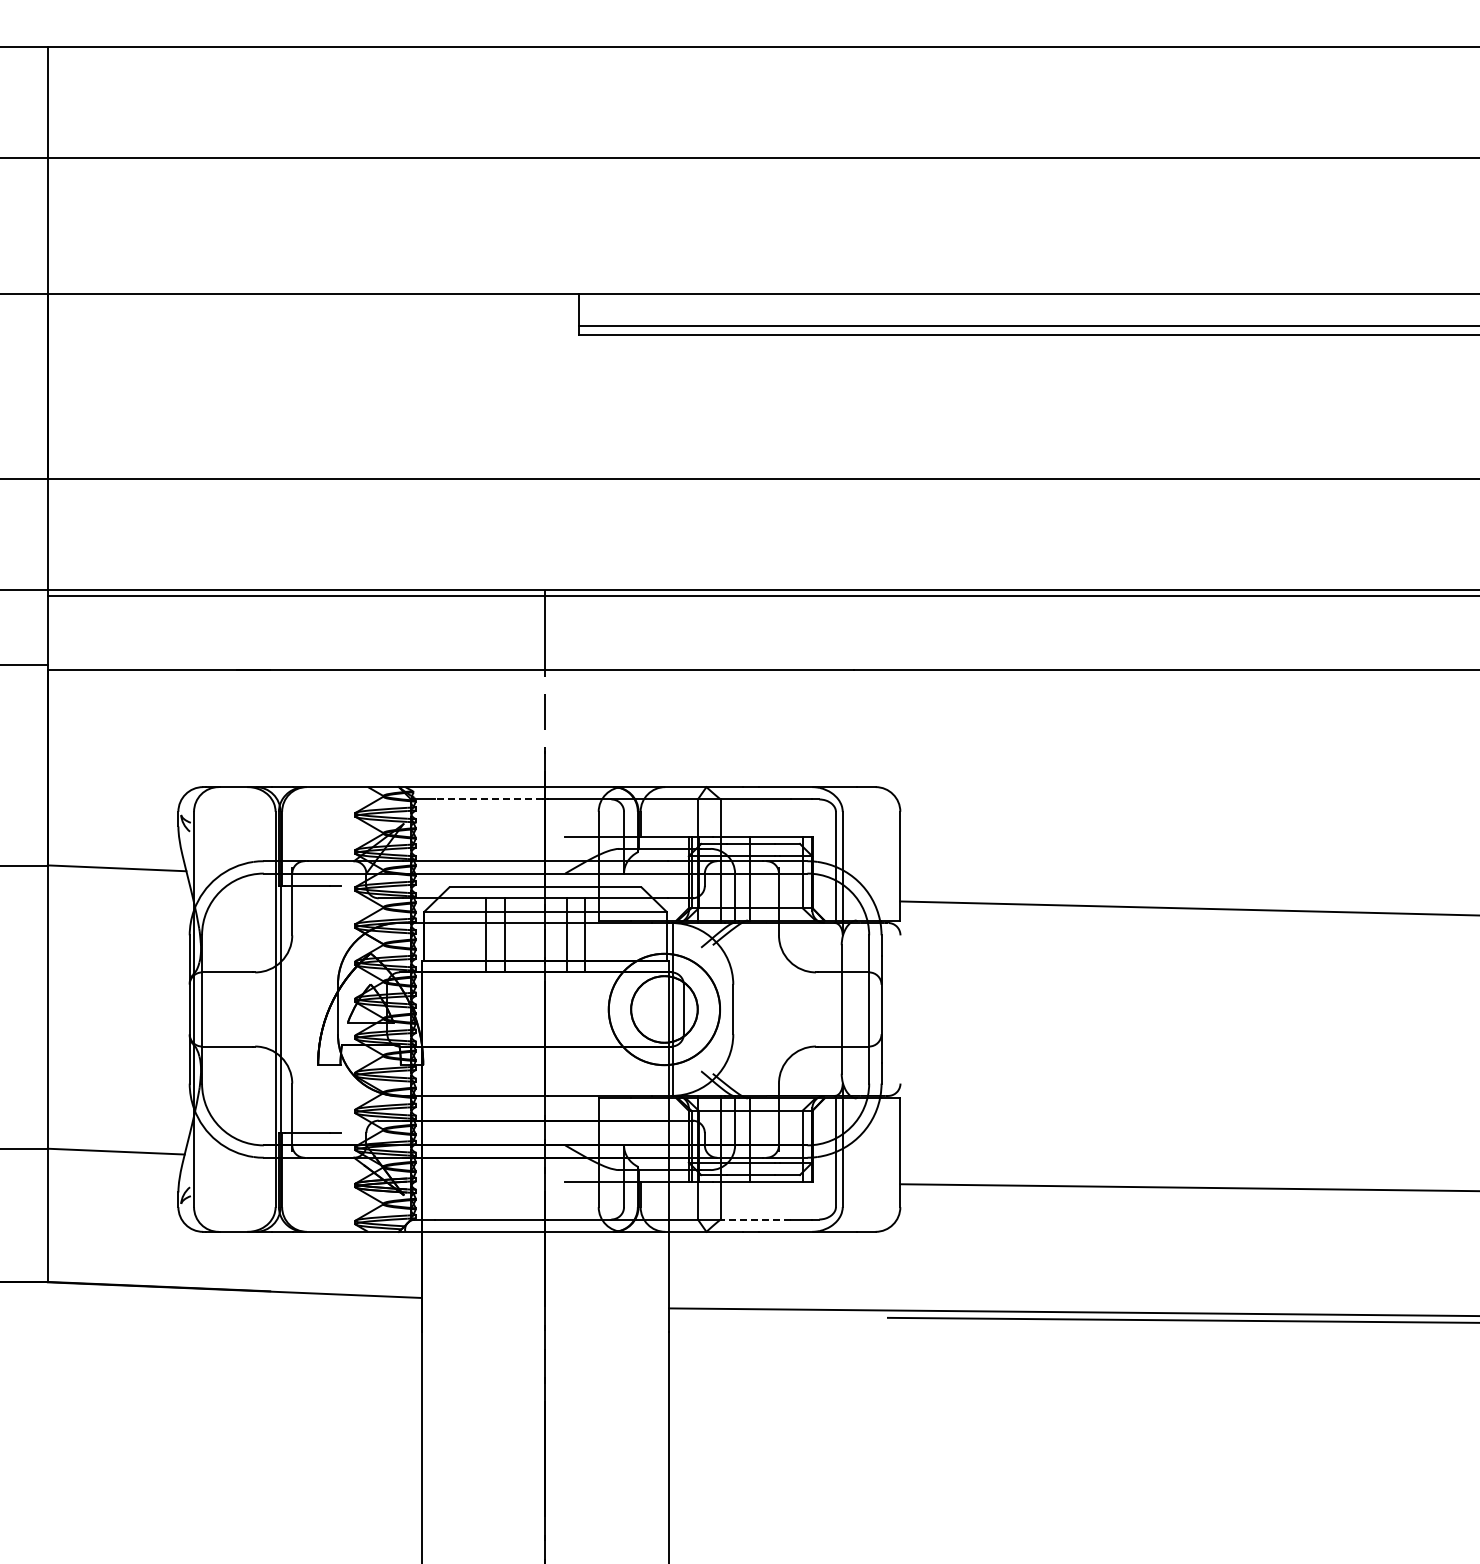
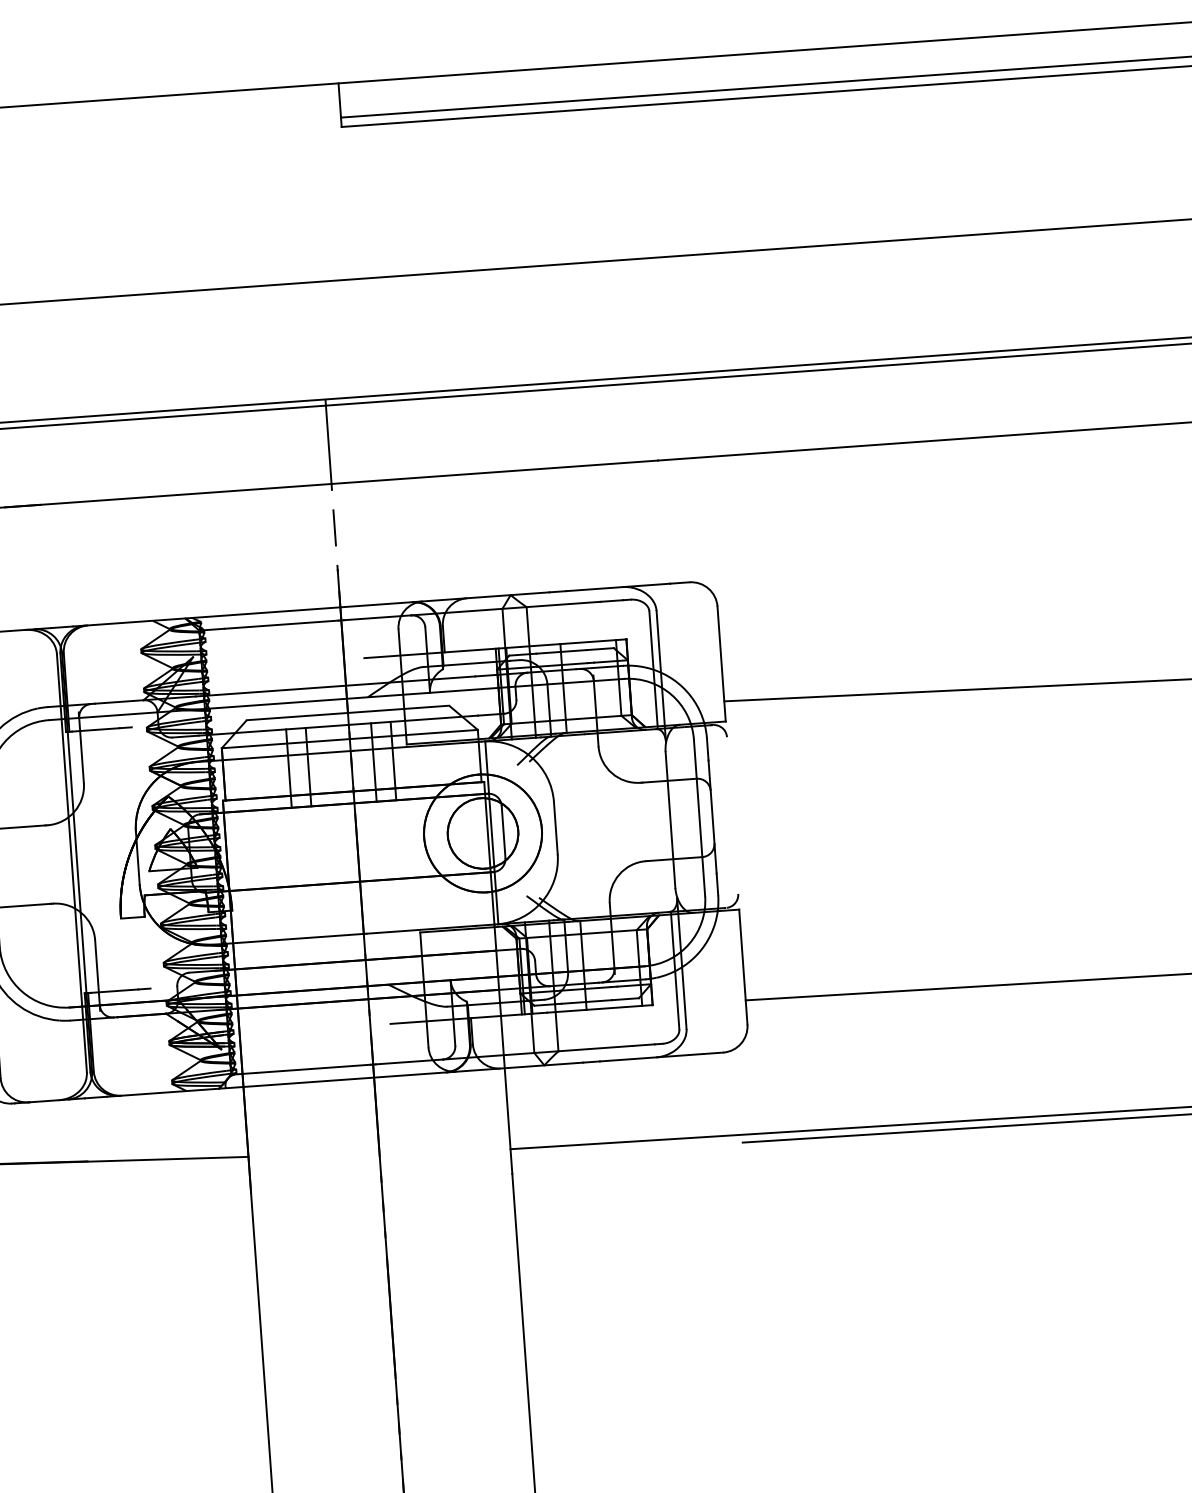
line: (488, 799) -> (281, 624), dashed -> solid
line: (755, 1219) -> (595, 1048), dashed -> solid

